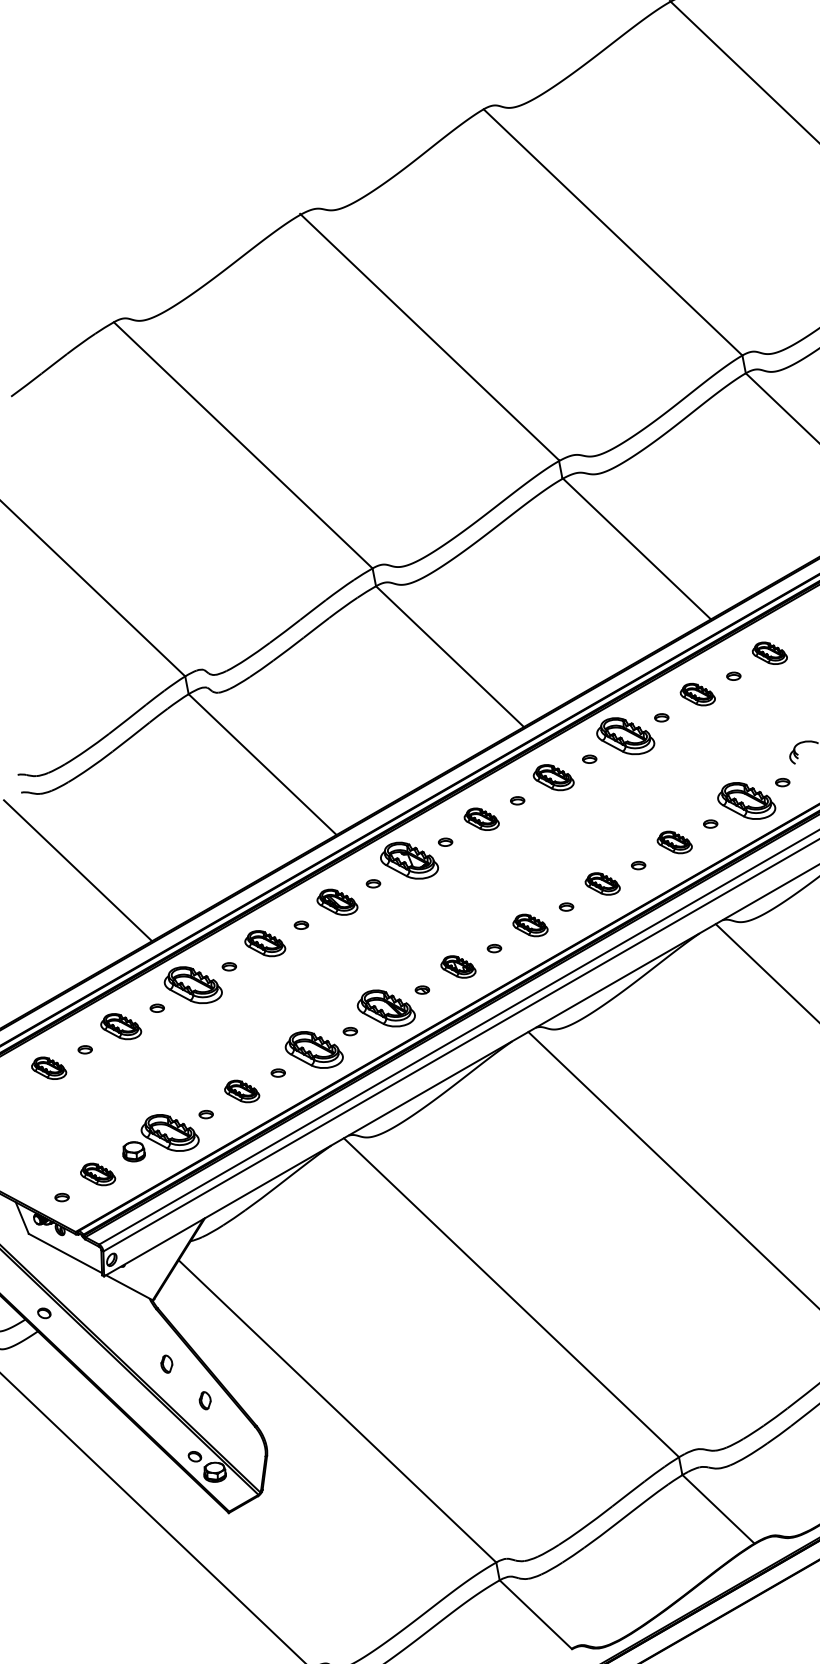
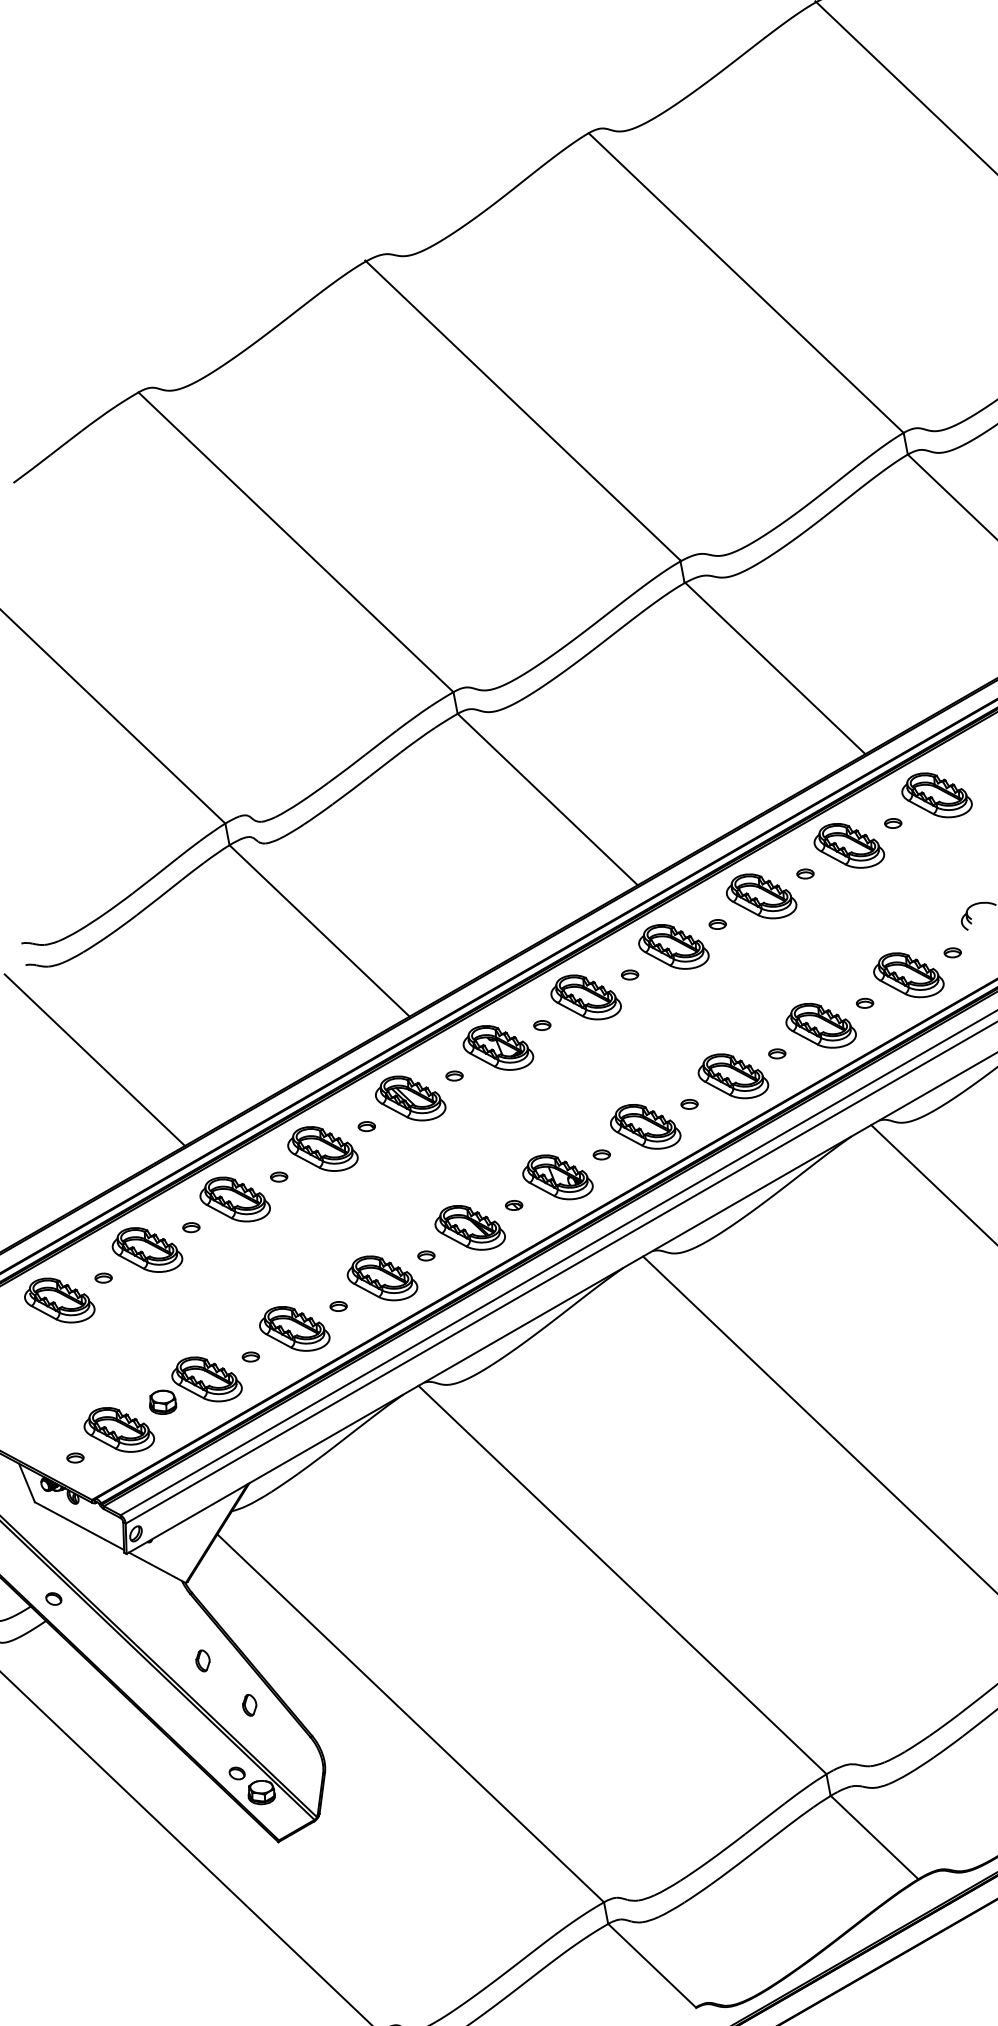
part: (769, 653) -> (936, 795), size x1.67
part: (697, 694) -> (849, 845), size x1.67
part: (553, 777) -> (673, 946), size x1.43
part: (481, 819) -> (586, 997), size x1.67
part: (674, 842) -> (821, 1025), size x1.67
part: (602, 883) -> (733, 1075), size x1.67
part: (337, 902) -> (410, 1098), size x1.43
part: (530, 925) -> (645, 1126), size x1.67
part: (264, 943) -> (321, 1148), size x1.43
part: (458, 966) -> (558, 1176), size x1.67
part: (120, 1026) -> (146, 1249), size x1.43
part: (48, 1068) -> (58, 1300), size x1.67
part: (241, 1091) -> (293, 1328), size x1.67
part: (97, 1174) -> (118, 1429), size x1.67

